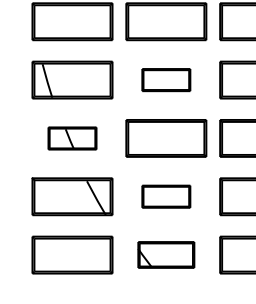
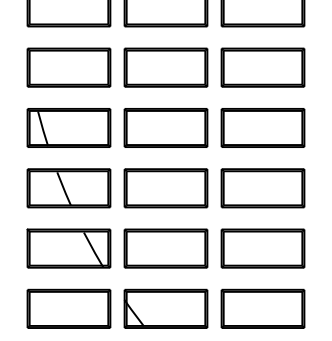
part: (165, 79) -> (165, 127), size x1.67
part: (72, 138) -> (68, 188), size x1.67
part: (165, 196) -> (165, 248), size x1.67
part: (165, 254) -> (165, 308), size x1.43

